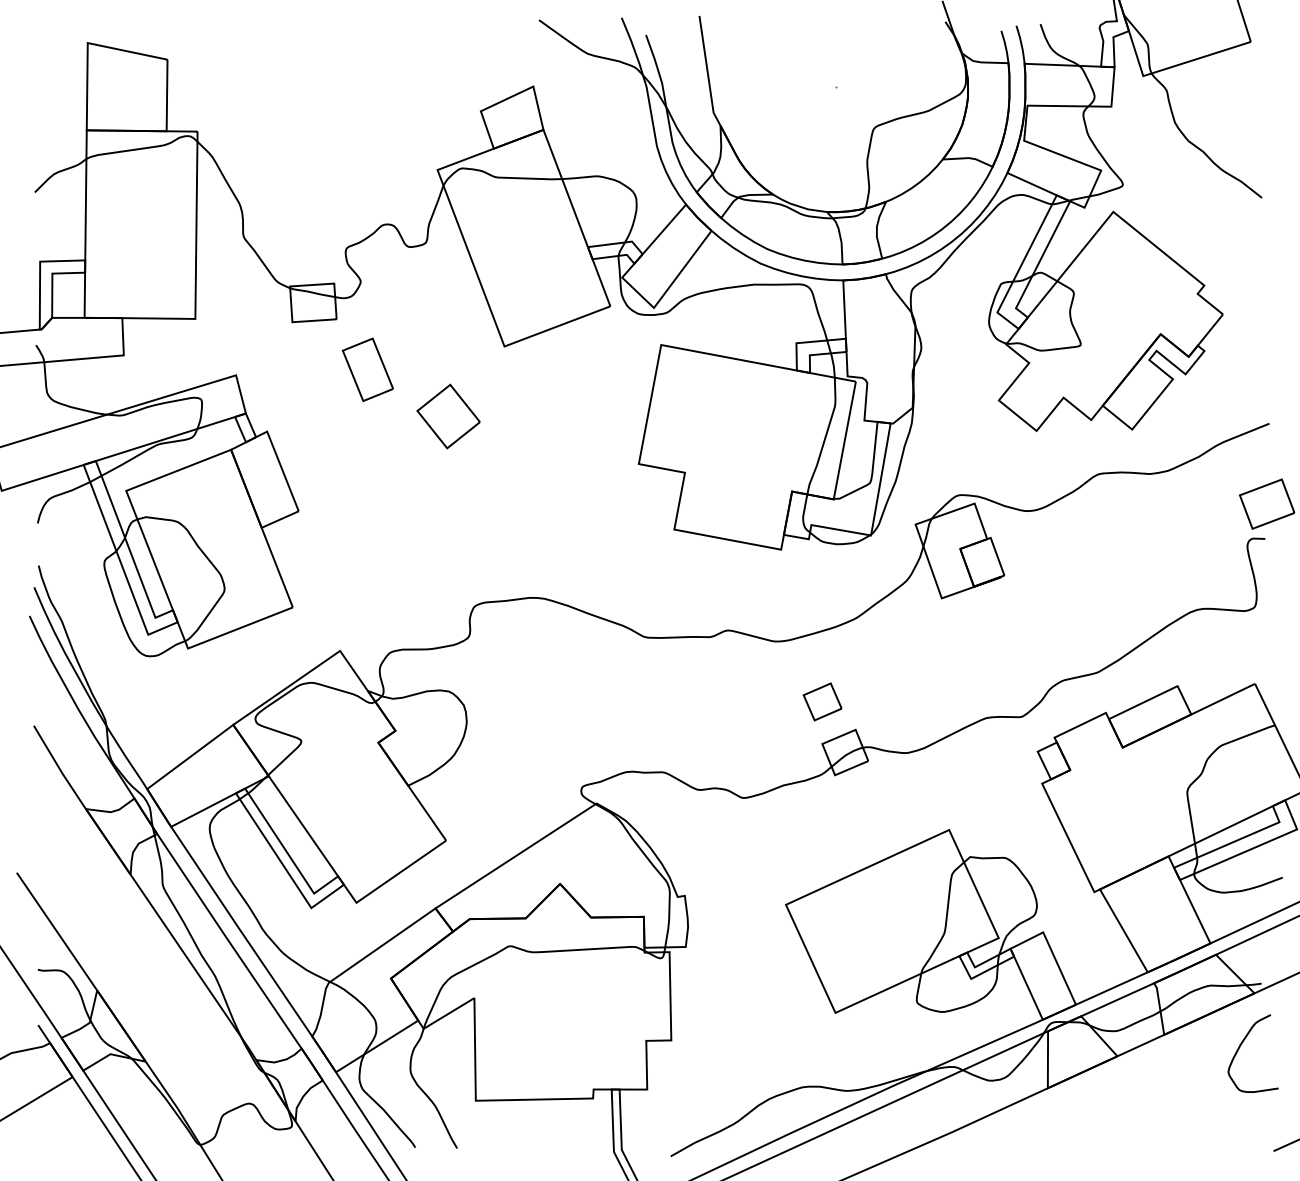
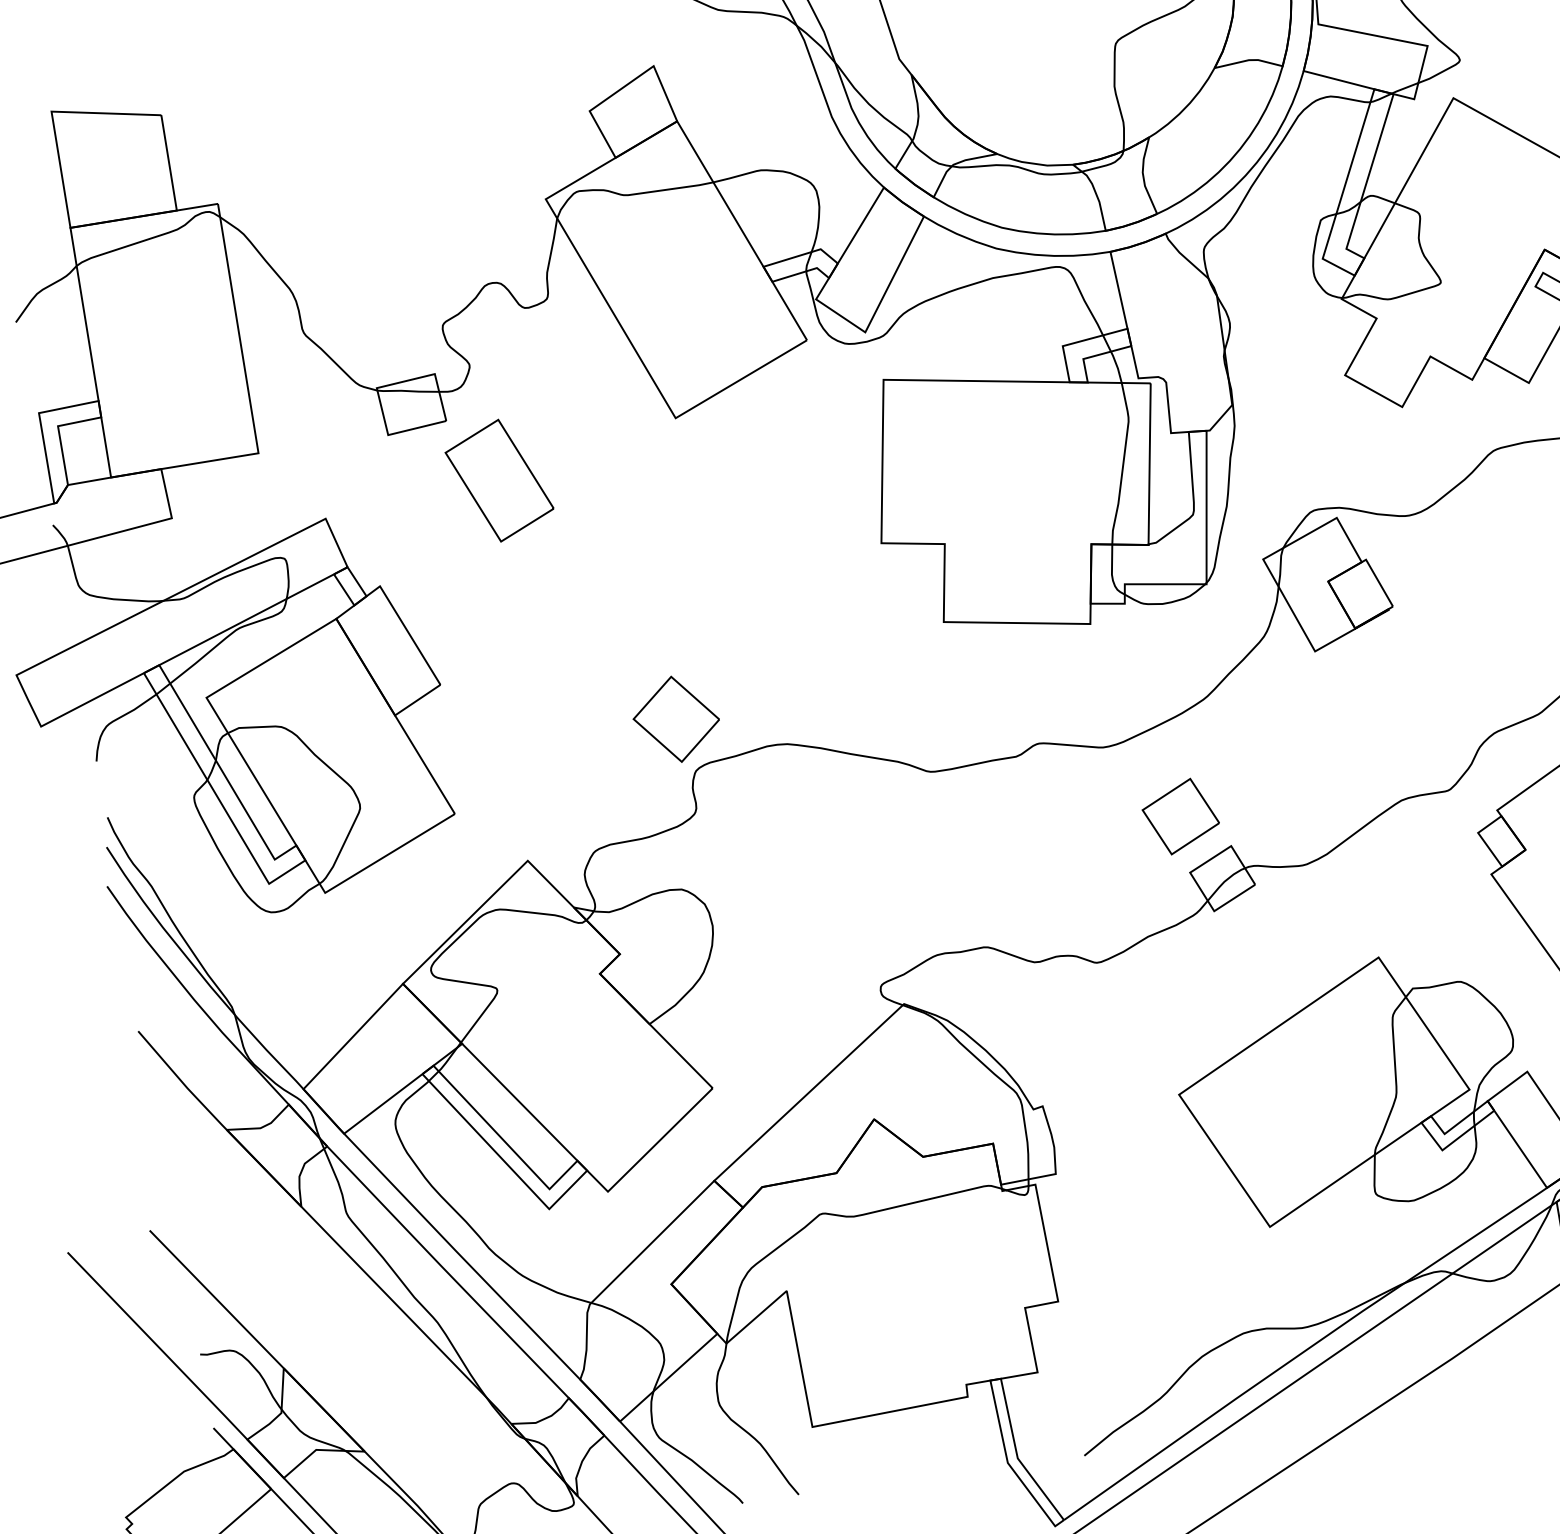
part: (367, 369) -> (498, 480), size x1.43
part: (448, 416) -> (676, 719), moved
part: (822, 701) -> (1180, 816), size x1.43

